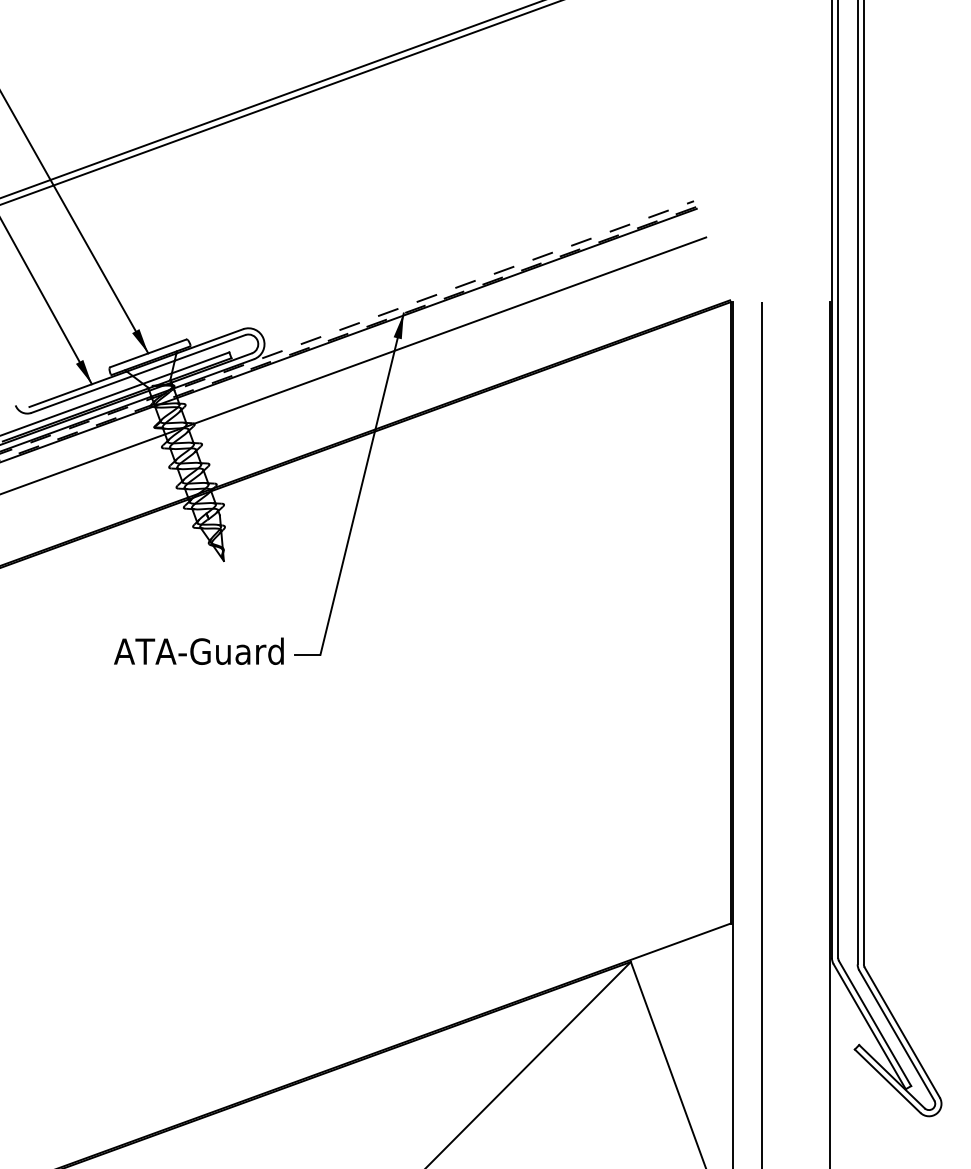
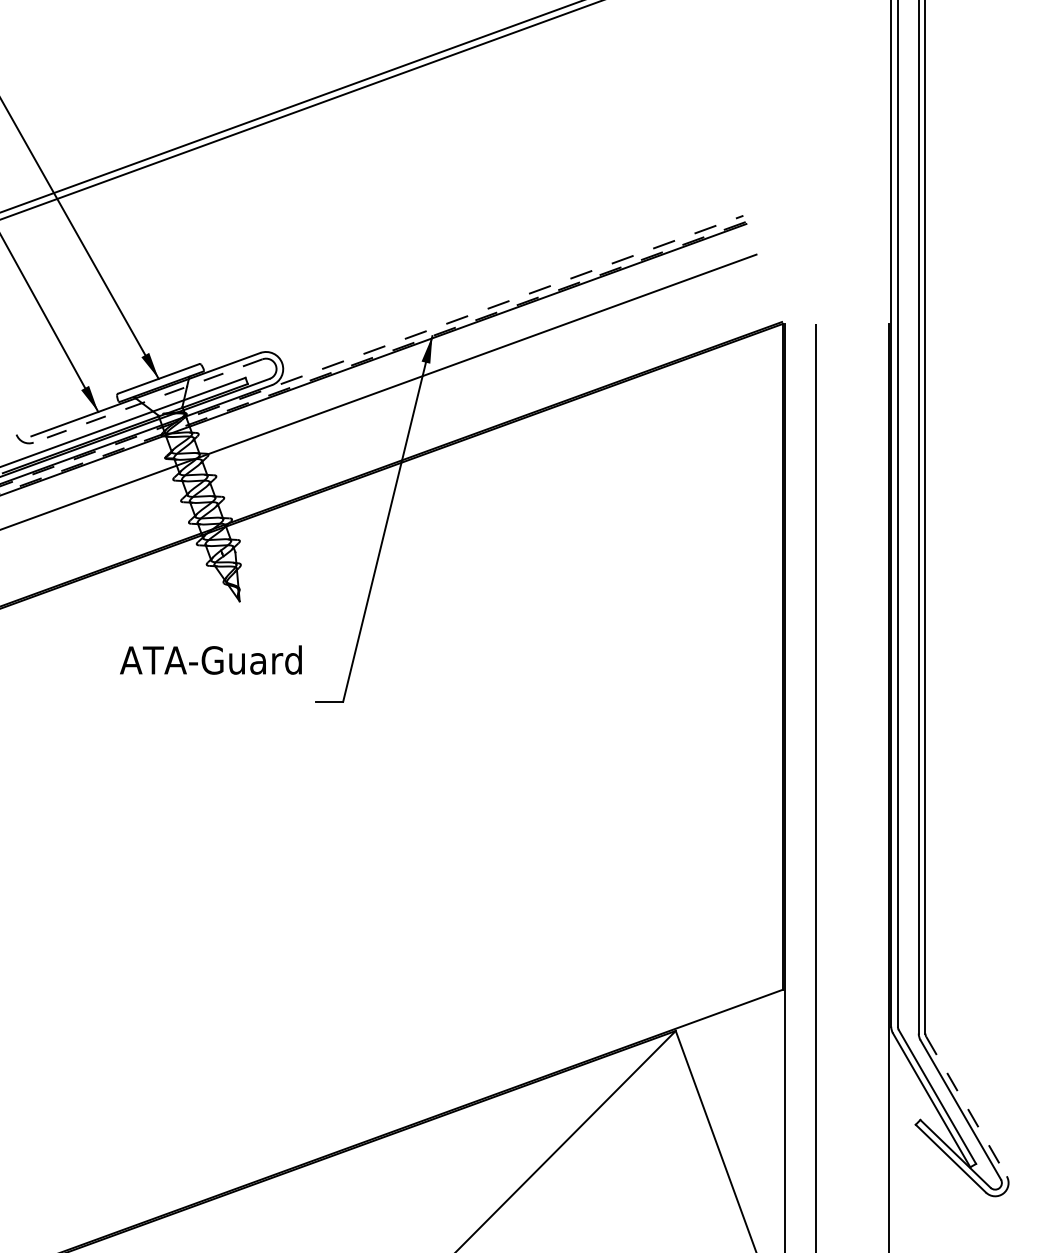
line: (138, 373) -> (148, 400), solid -> dashed
text: (198, 650) -> (210, 659), moved
line: (902, 1033) -> (966, 1107), solid -> dashed

